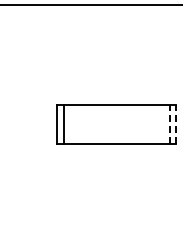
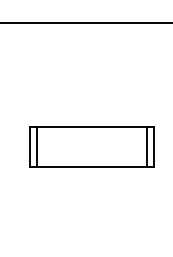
line: (169, 124) -> (147, 147), dashed -> solid
line: (176, 124) -> (154, 147), dashed -> solid

